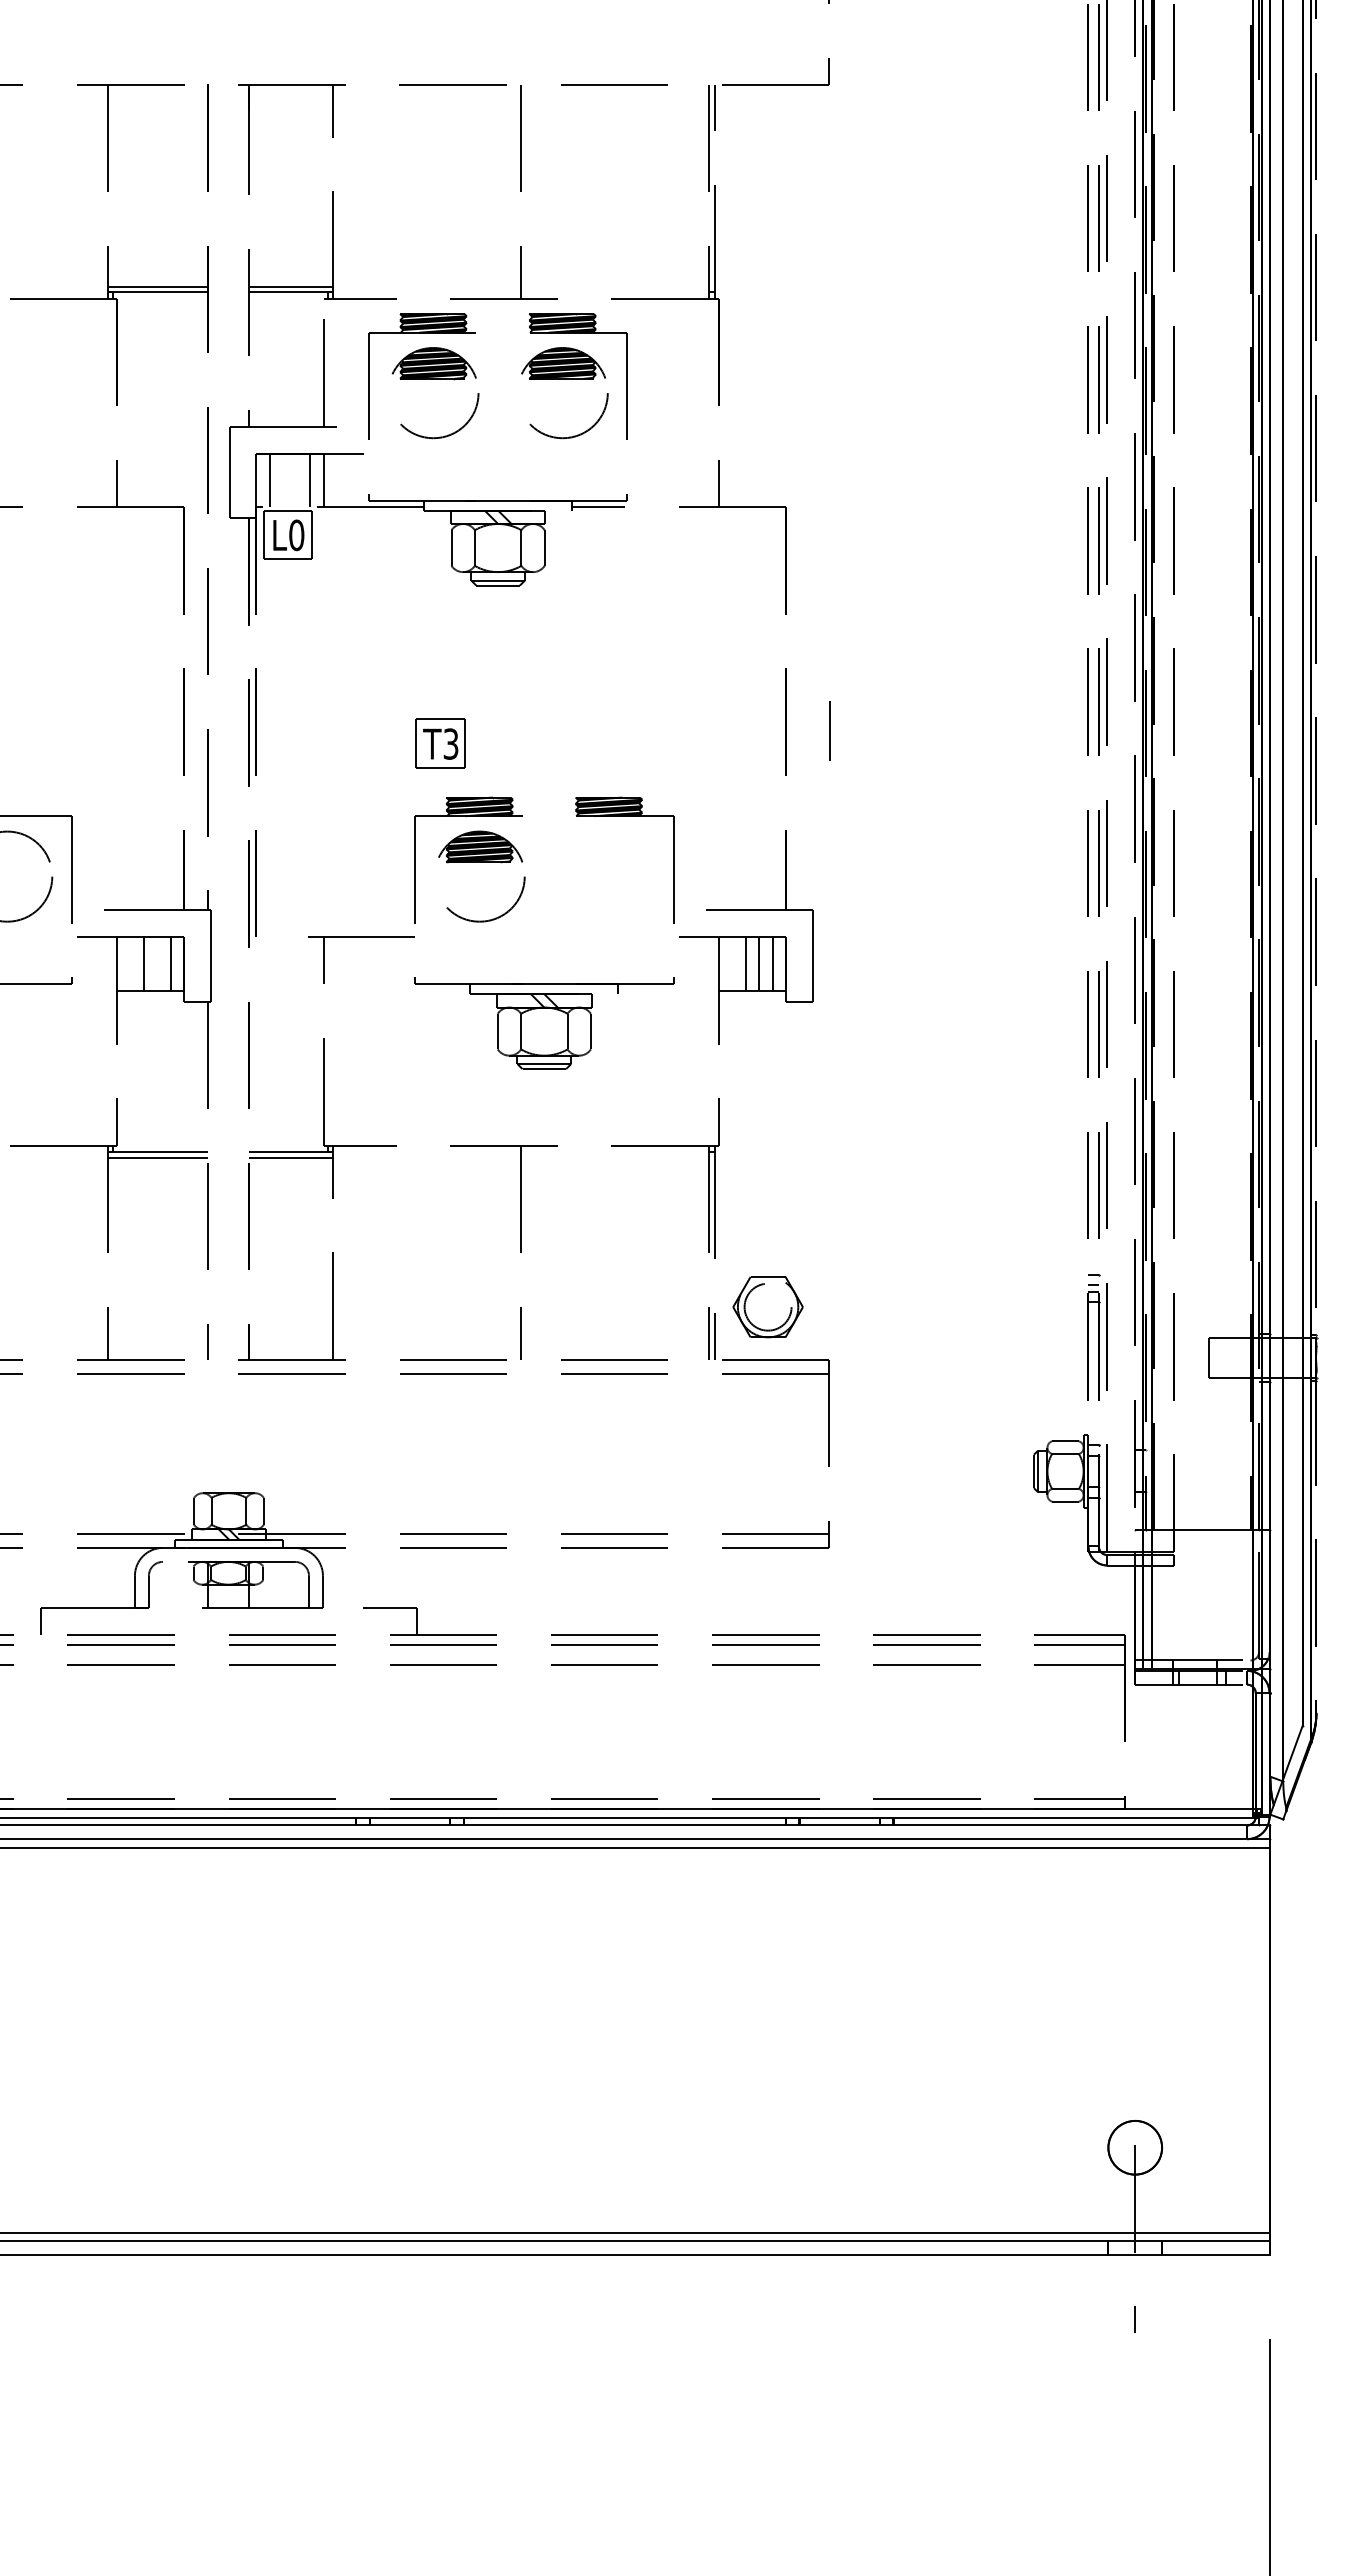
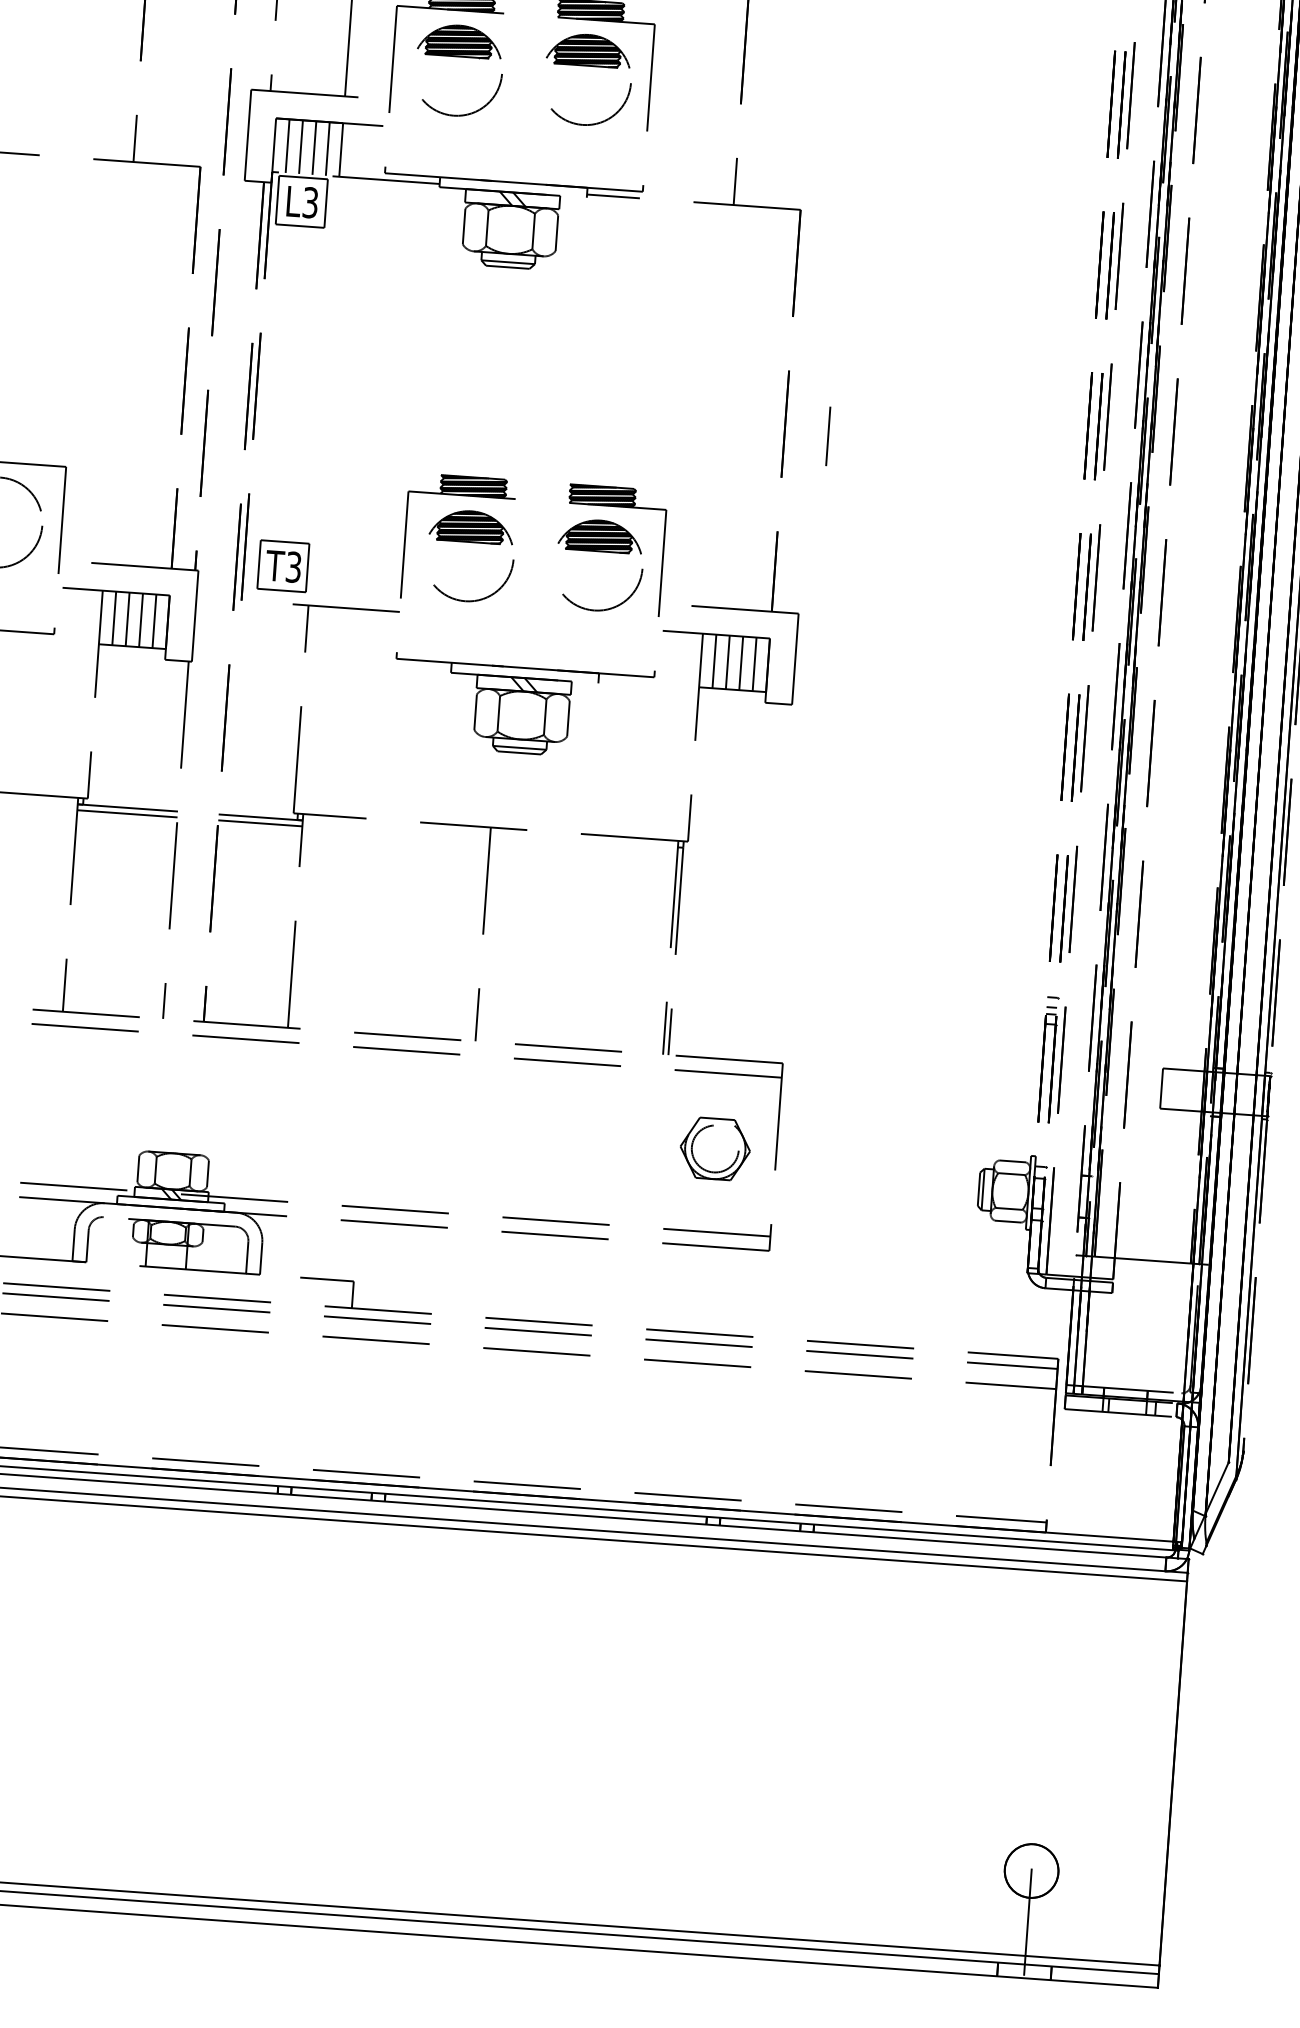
line: (283, 480) -> (301, 147), added
line: (296, 480) -> (314, 148), added
text: (296, 535) -> (310, 202), L0 -> L3
part: (440, 743) -> (283, 565), moved
part: (610, 862) -> (600, 551), added
line: (130, 963) -> (114, 617), added
line: (157, 963) -> (141, 619), added
line: (732, 963) -> (714, 661), added
part: (767, 1307) -> (714, 1149), moved

